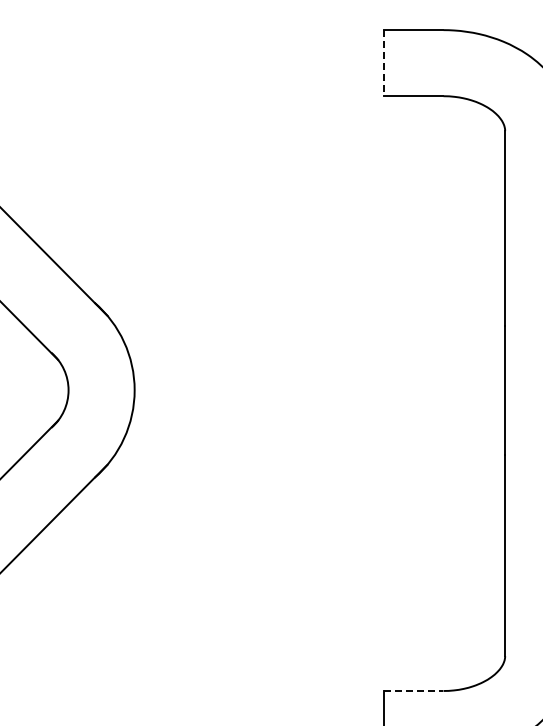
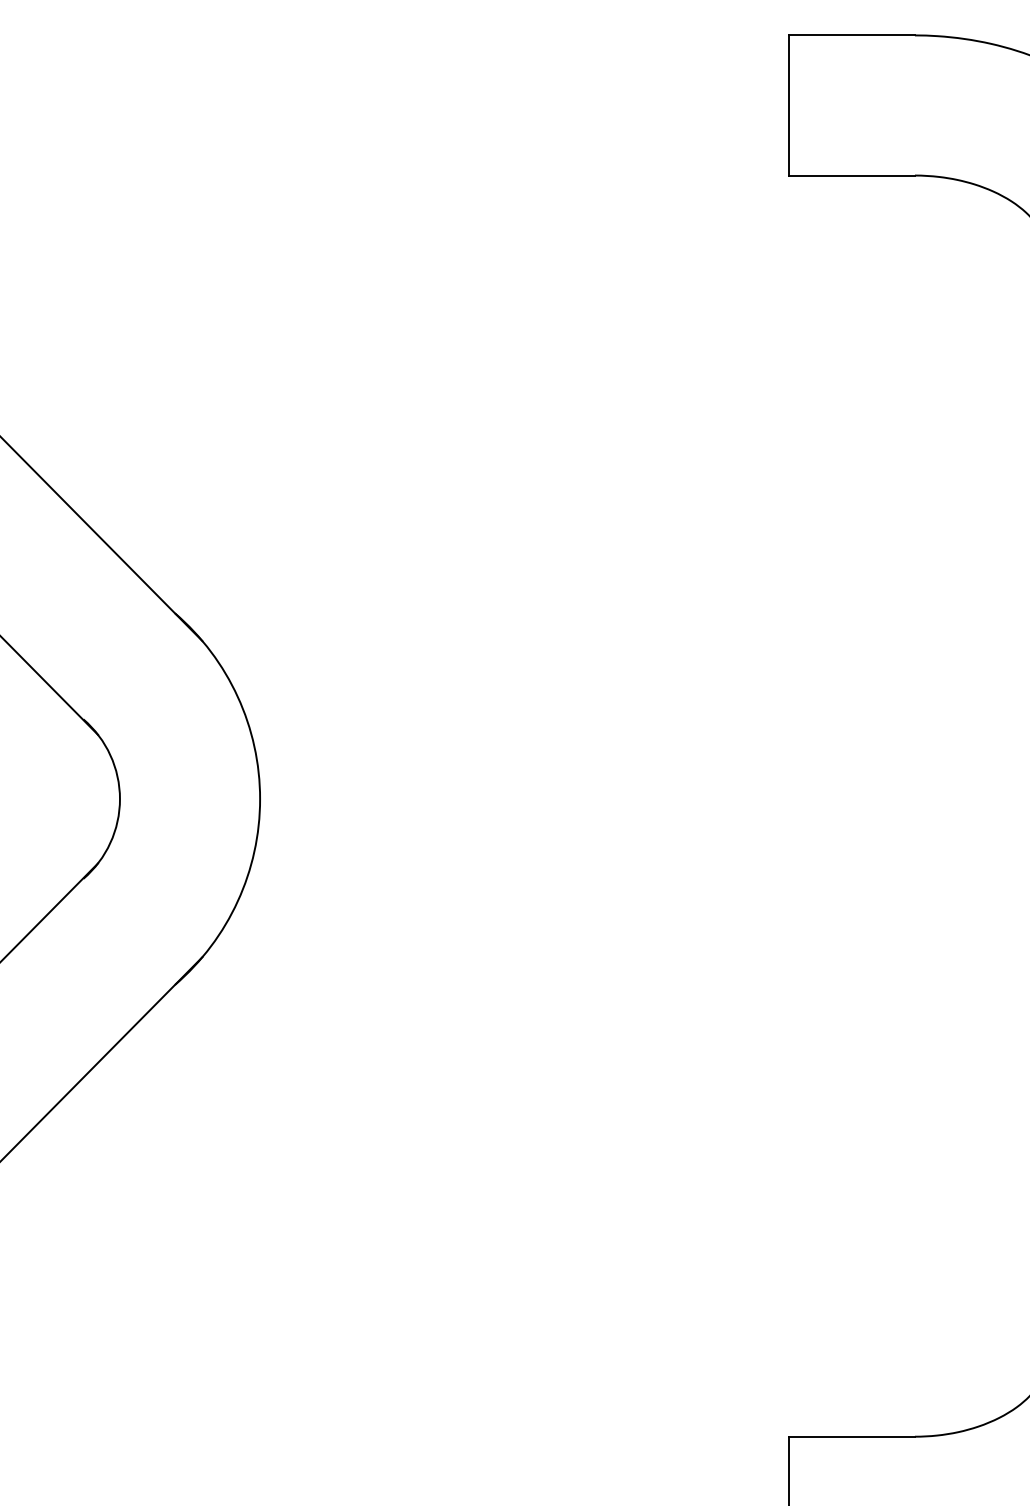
line: (384, 63) -> (789, 106), dashed -> solid
line: (413, 690) -> (851, 1435), dashed -> solid

